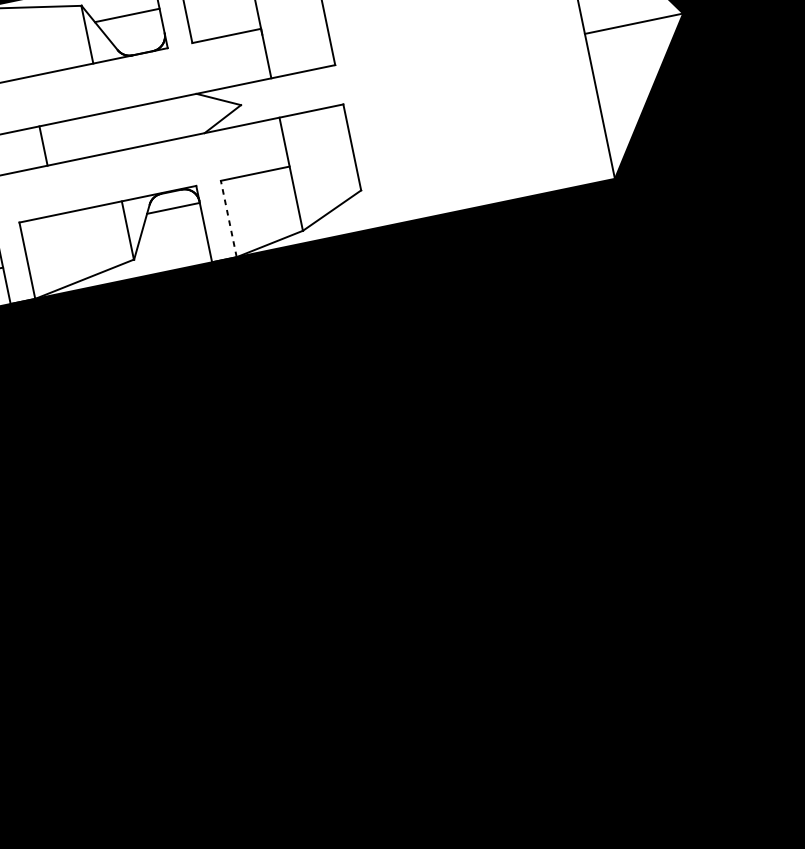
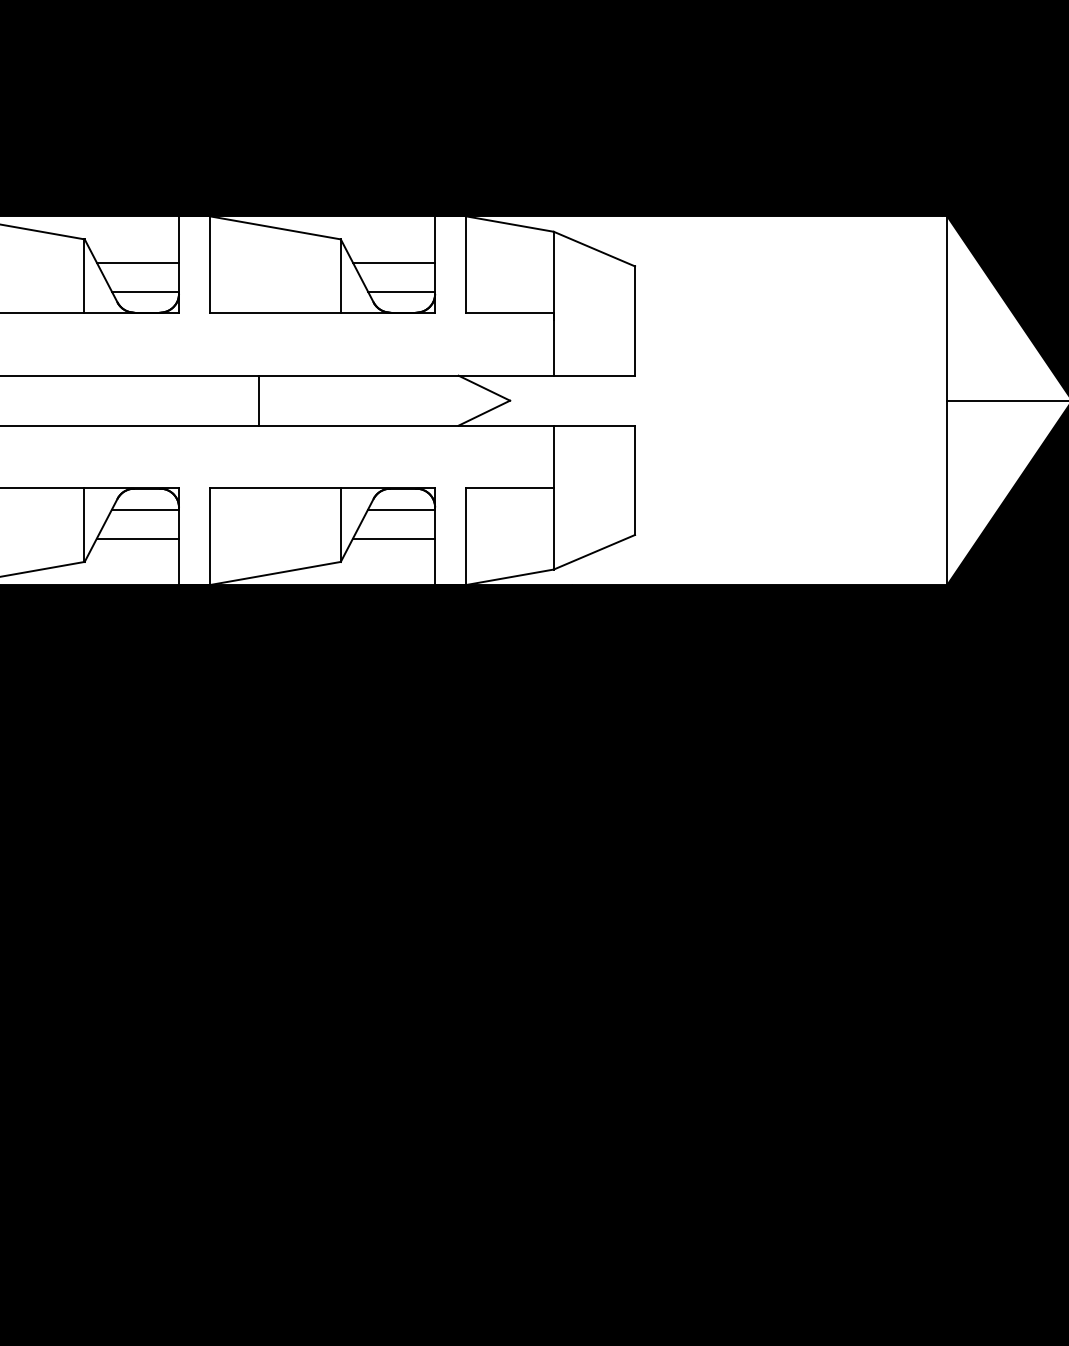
line: (137, 36) -> (401, 291), added
line: (228, 219) -> (466, 536), dashed -> solid
line: (171, 232) -> (393, 538), added

